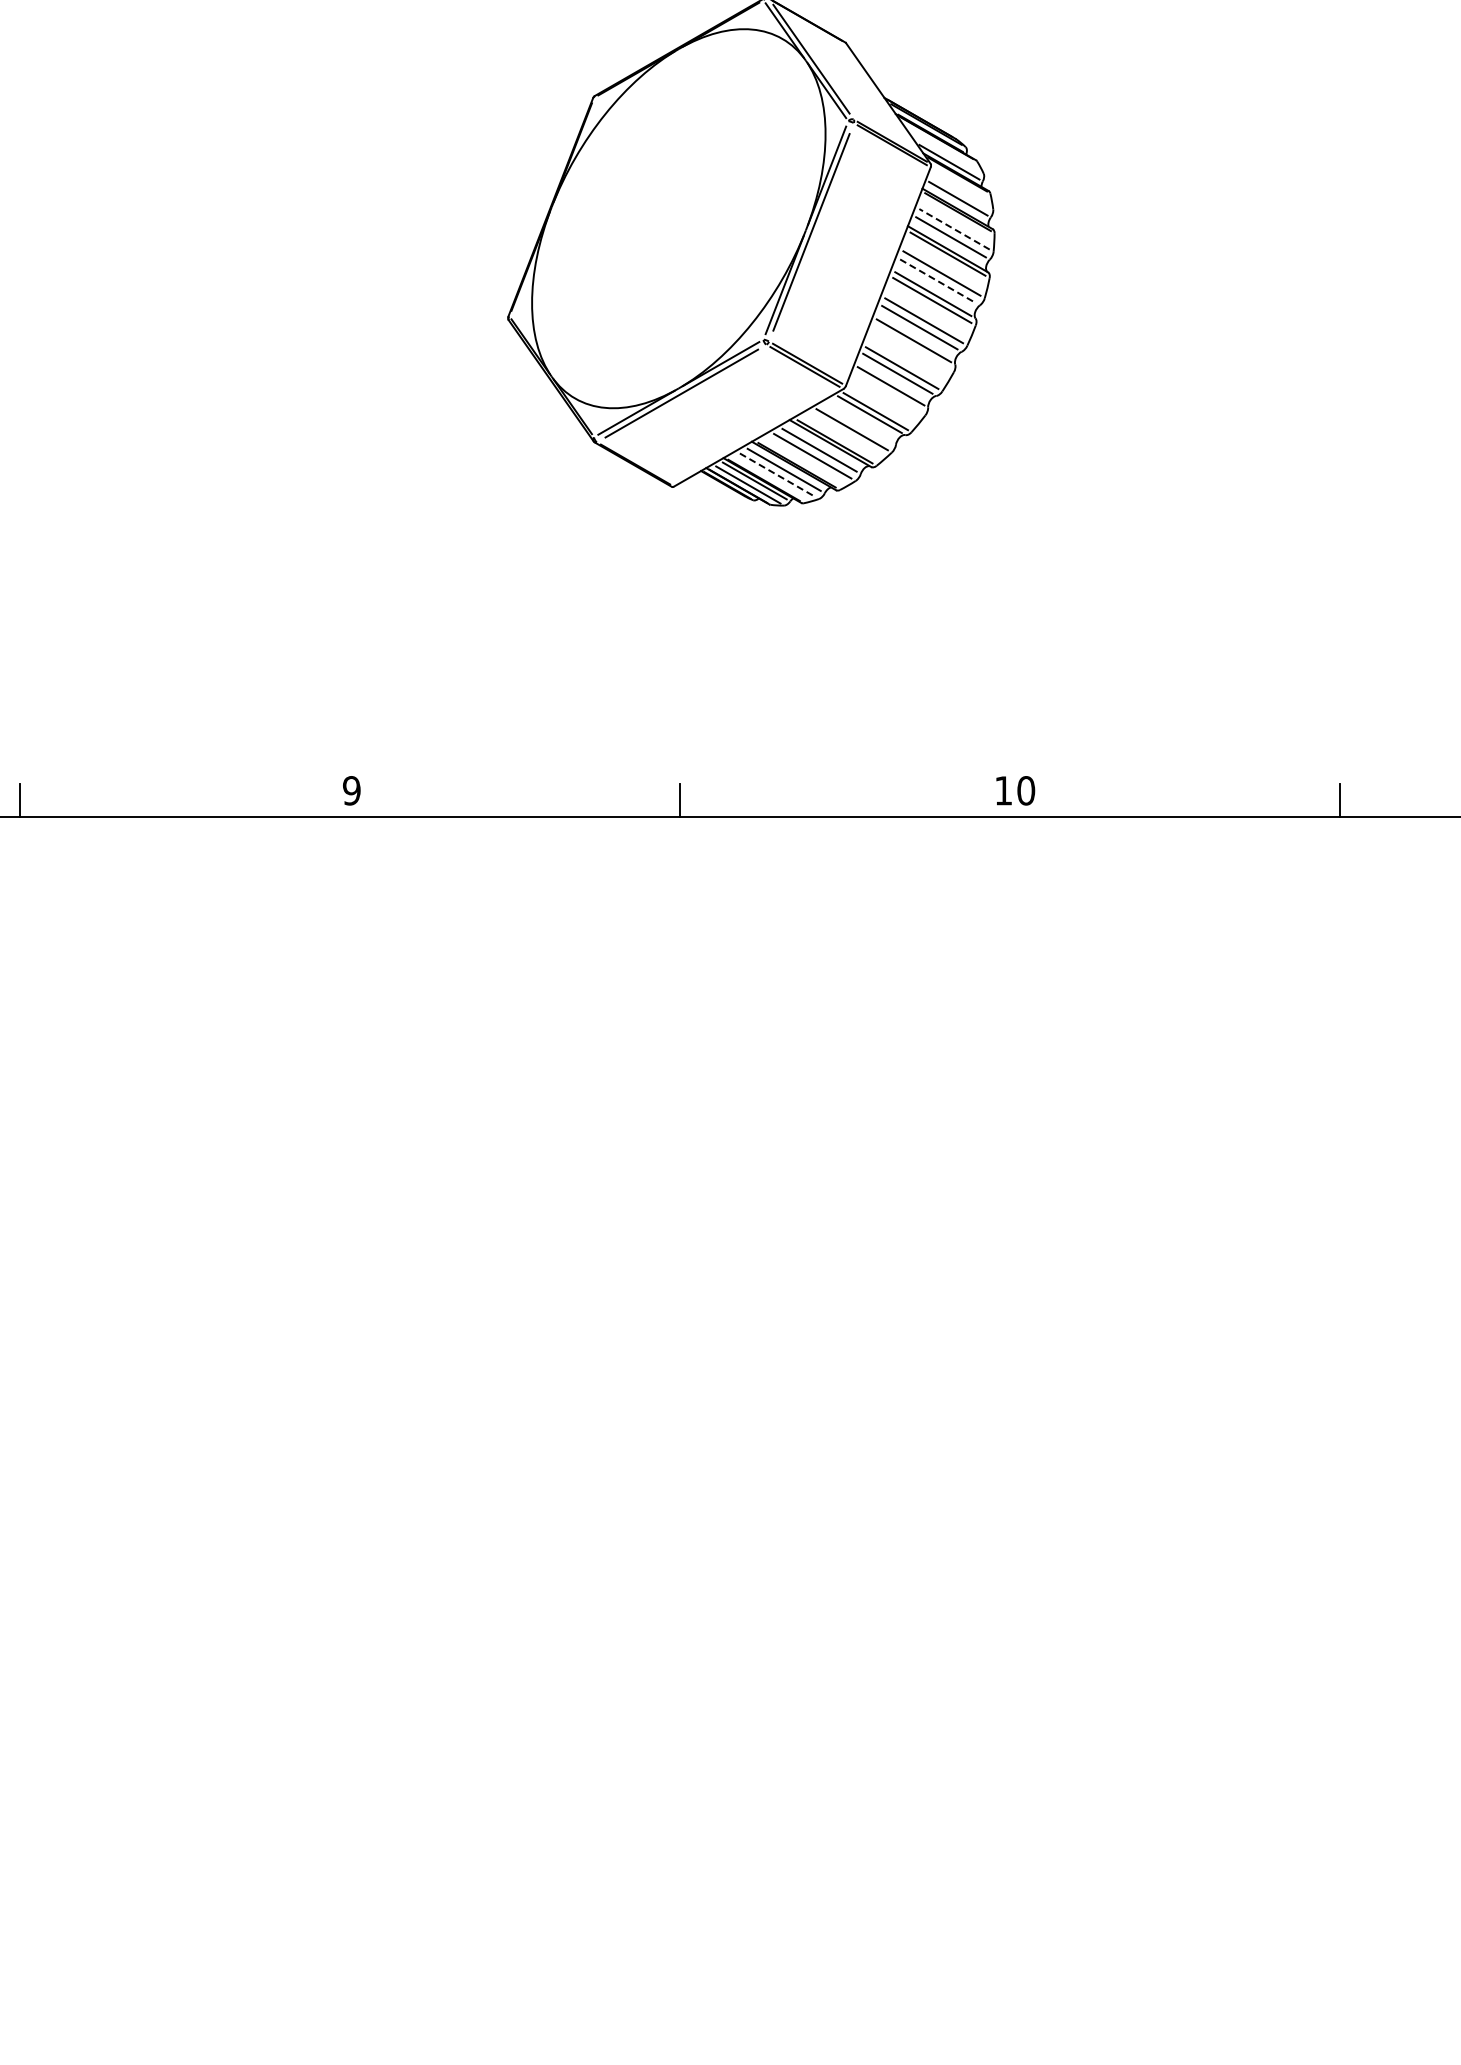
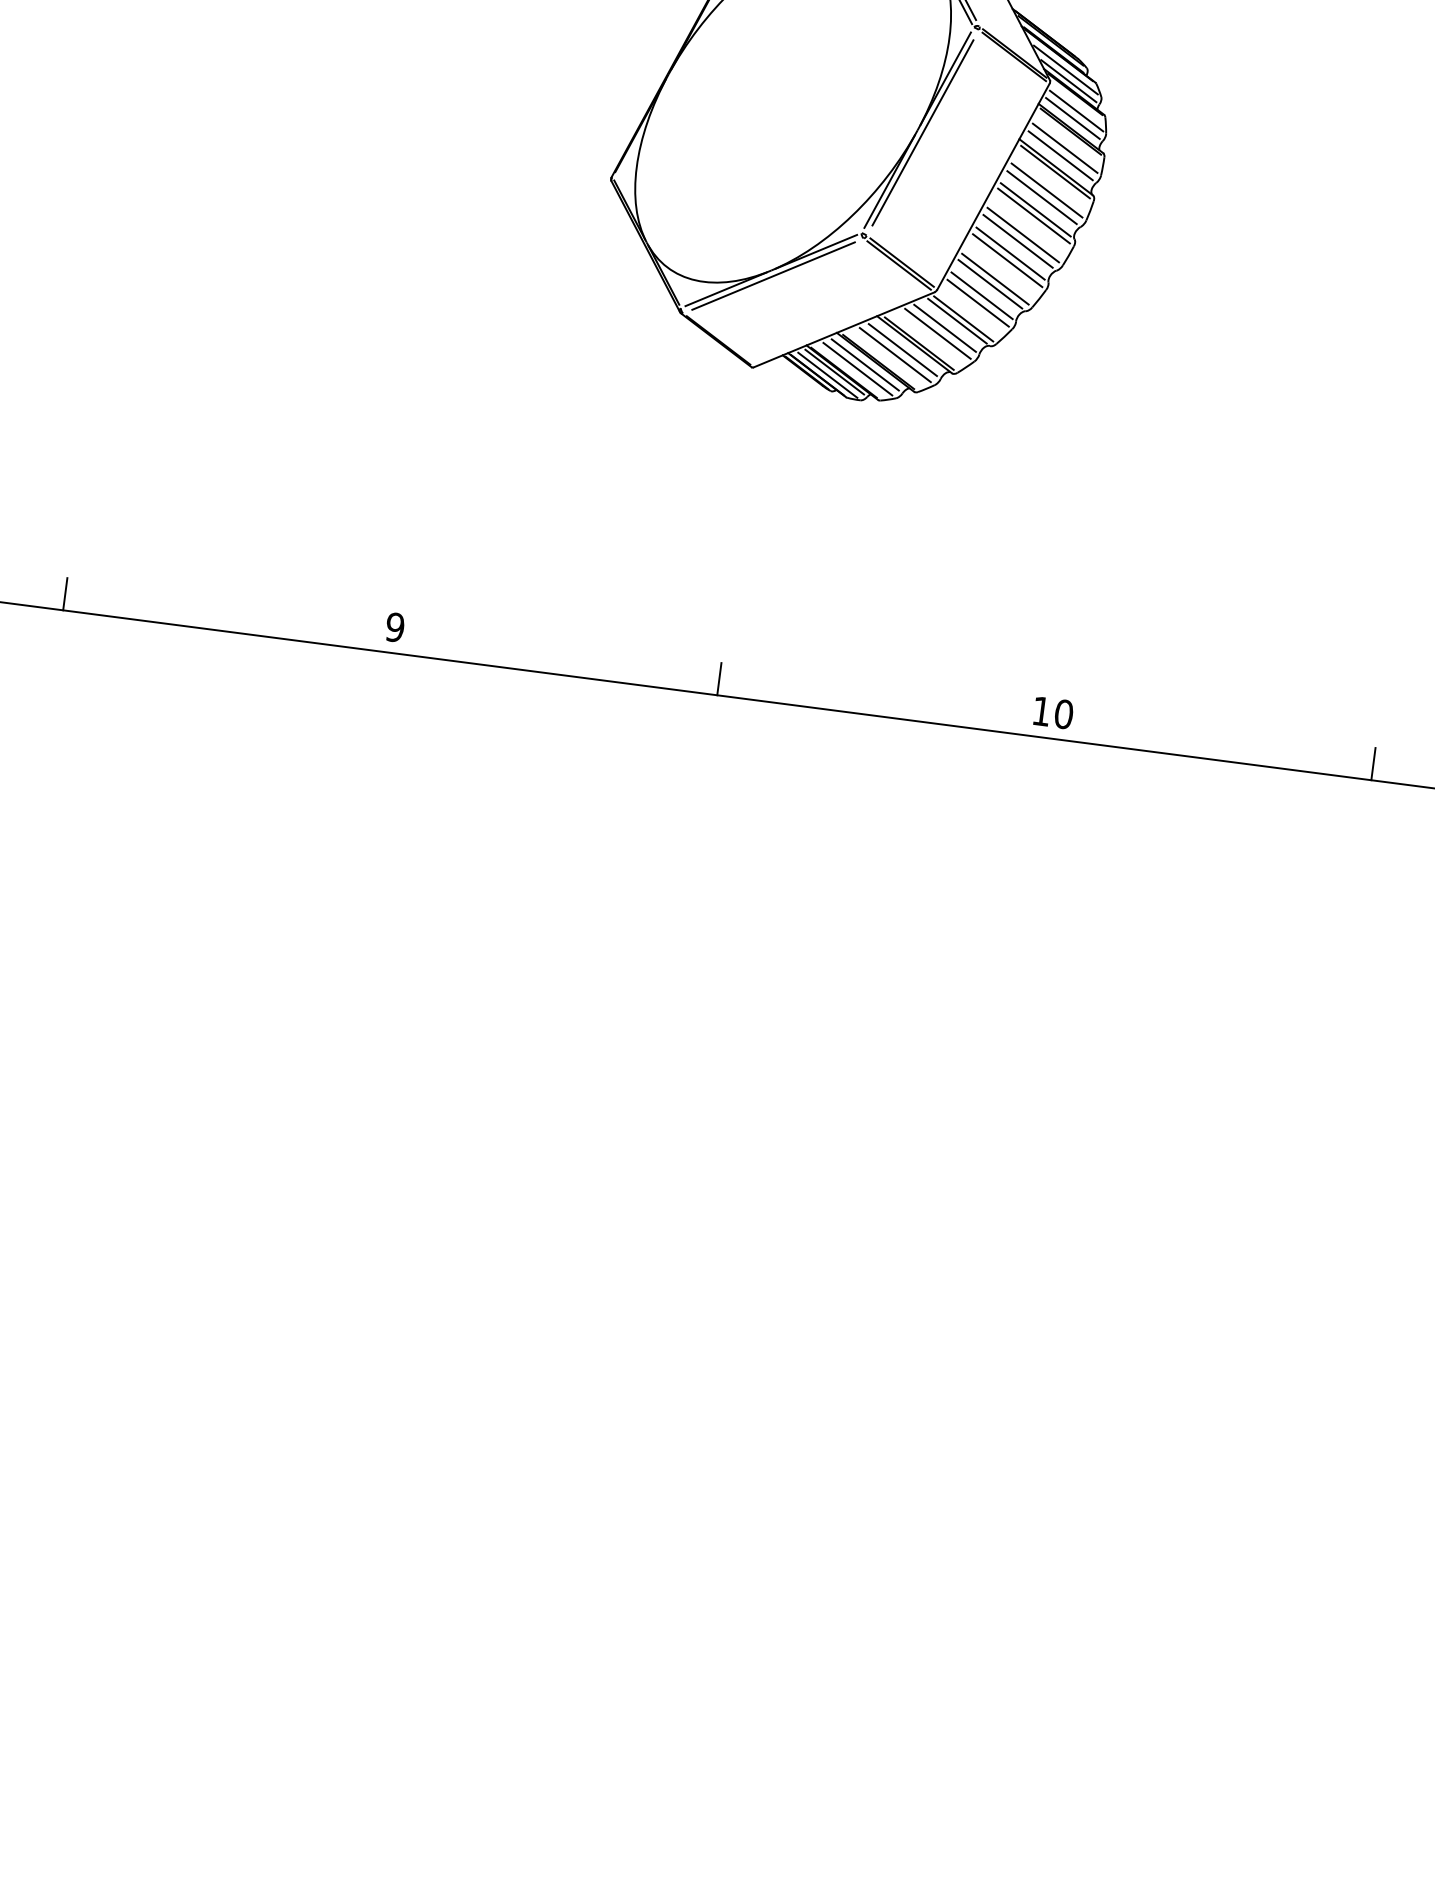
line: (944, 151) -> (1065, 69), added
line: (961, 190) -> (1077, 110), added
line: (954, 229) -> (1065, 148), dashed -> solid
line: (937, 281) -> (1041, 197), dashed -> solid
line: (911, 347) -> (1007, 259), added
line: (887, 393) -> (977, 302), added
line: (858, 422) -> (945, 327), added
line: (777, 475) -> (857, 369), dashed -> solid

